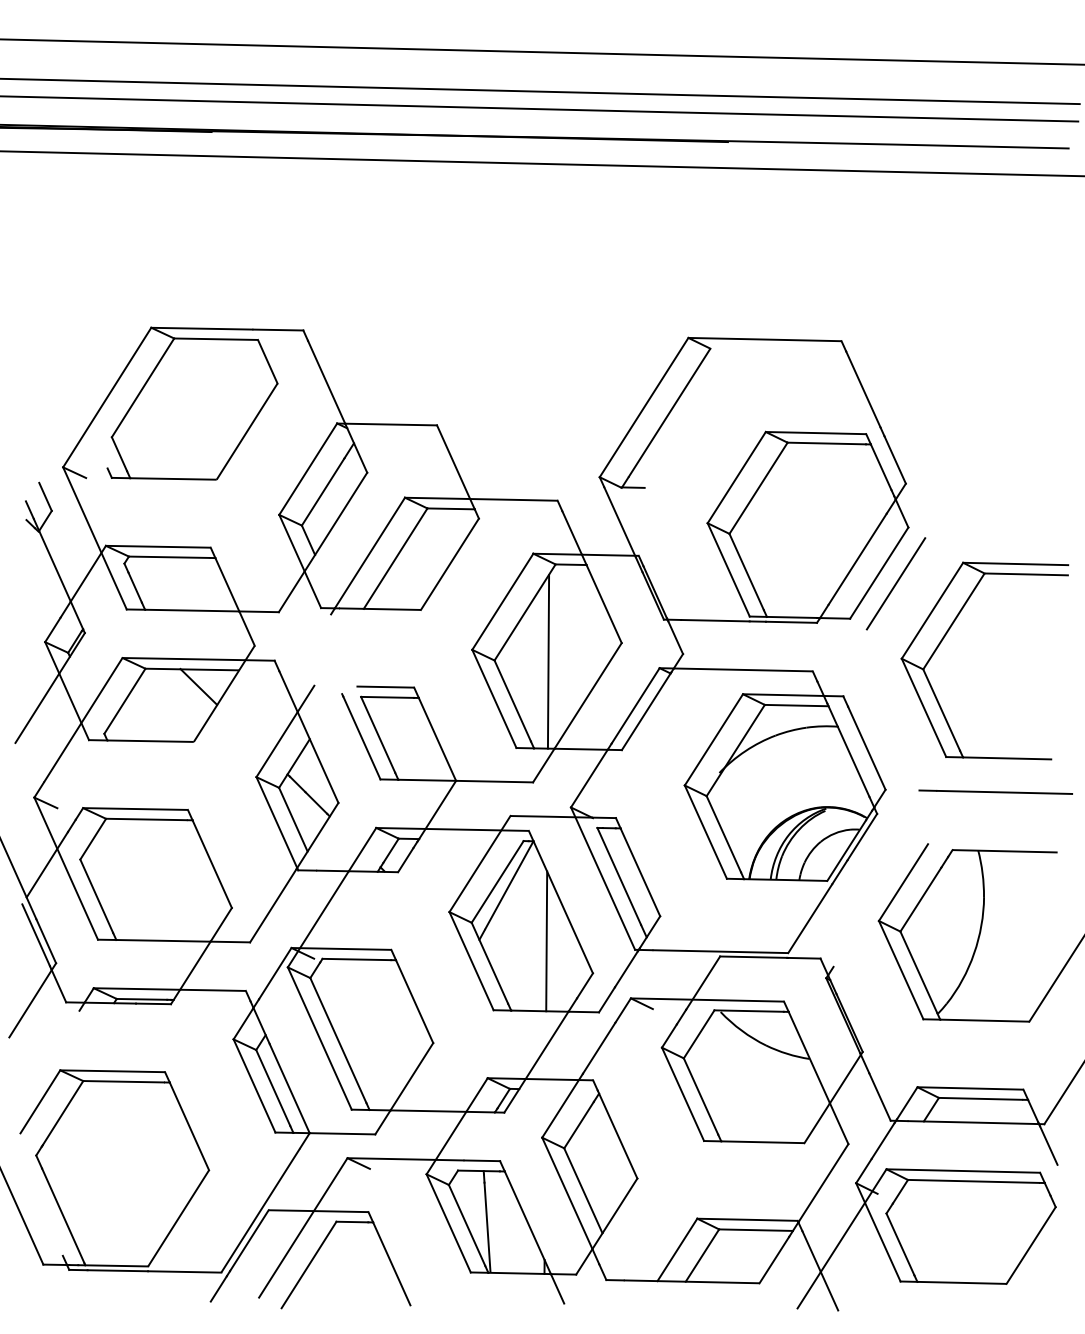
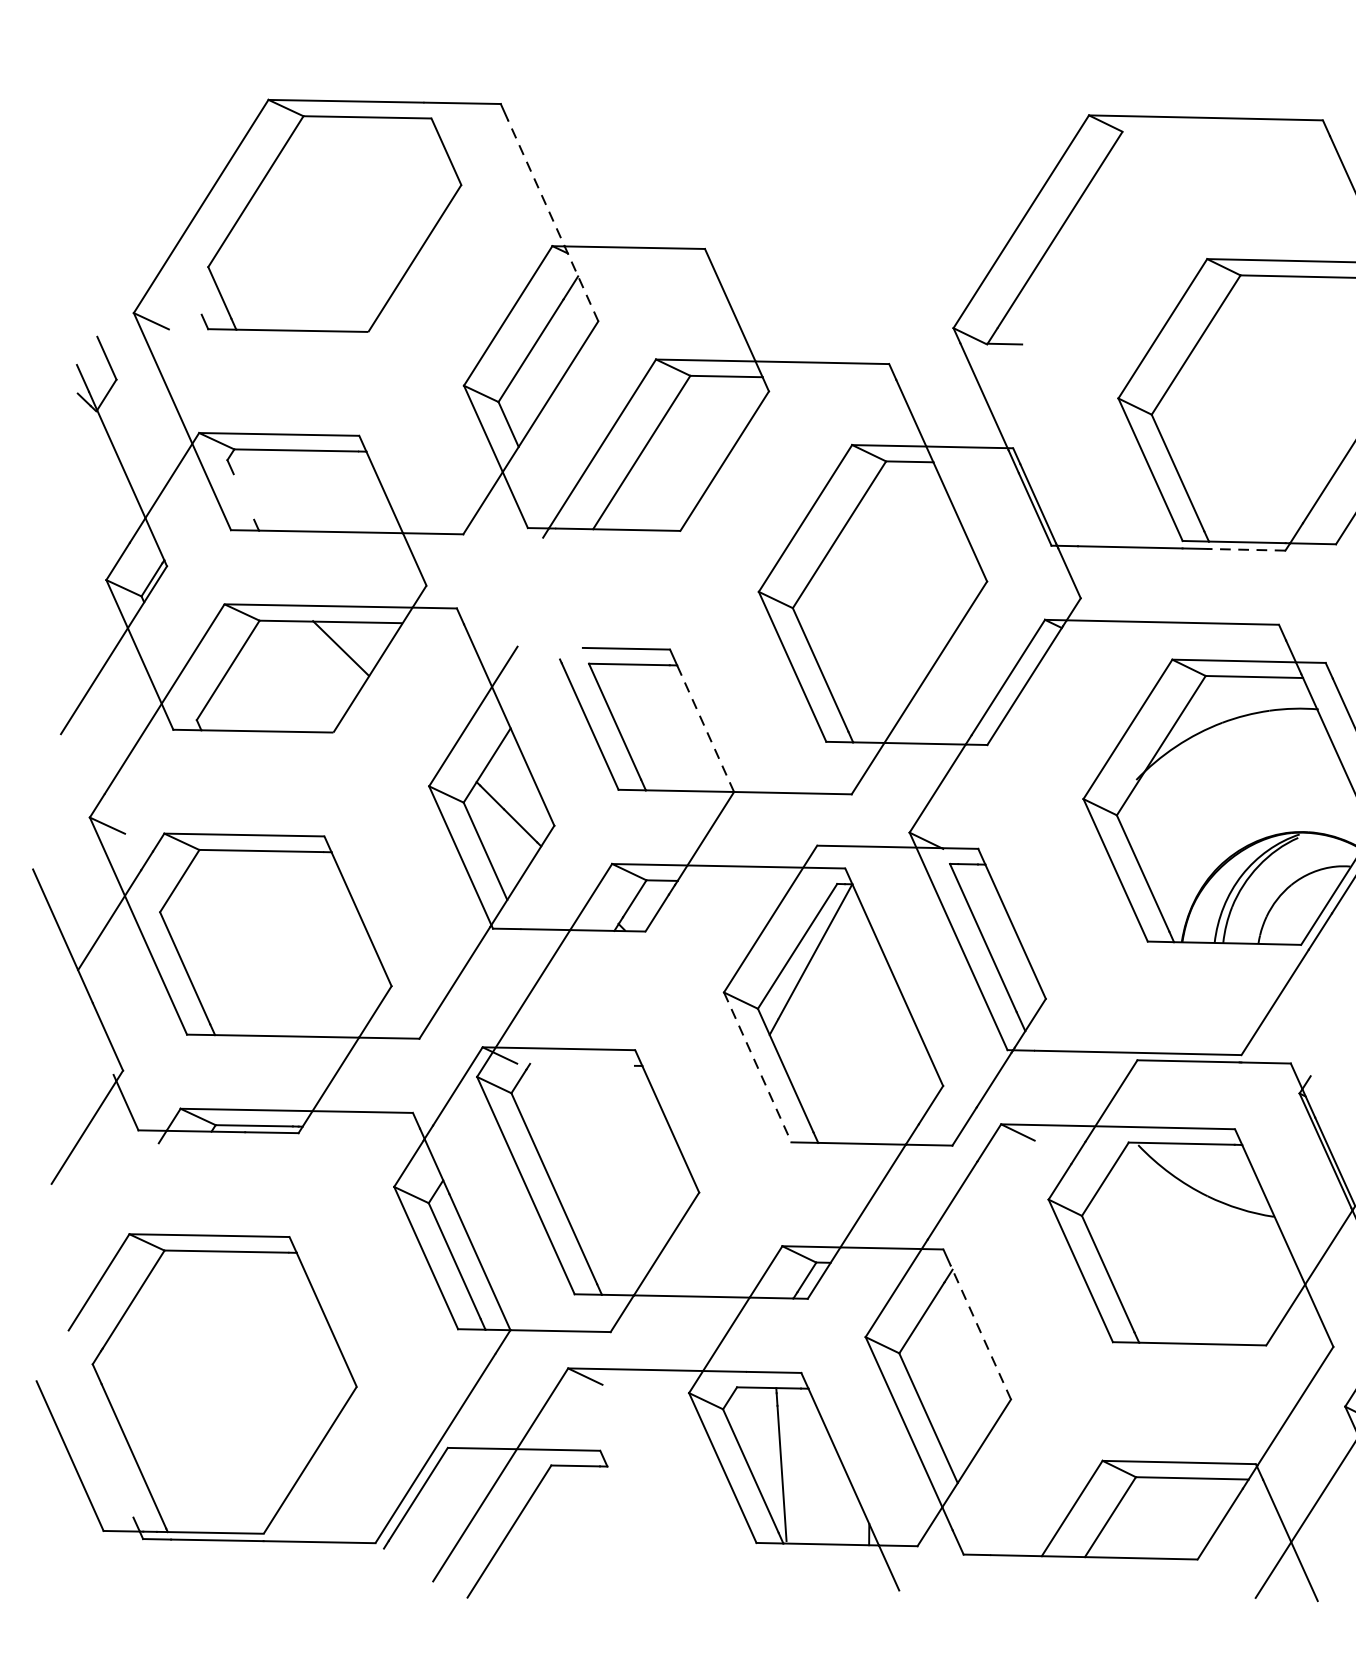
line: (337, 406) -> (552, 220), solid -> dashed
line: (134, 587) -> (242, 496), removed
line: (791, 622) -> (1246, 550), solid -> dashed
line: (548, 661) -> (875, 609), removed
line: (437, 739) -> (705, 728), solid -> dashed
line: (35, 935) -> (91, 1028), removed
line: (546, 941) -> (872, 1037), removed
line: (356, 959) -> (581, 1064), removed
line: (471, 961) -> (757, 1067), solid -> dashed
line: (617, 1134) -> (980, 1332), solid -> dashed
line: (391, 1263) -> (635, 1529), removed
line: (218, 1288) -> (371, 1567), removed

